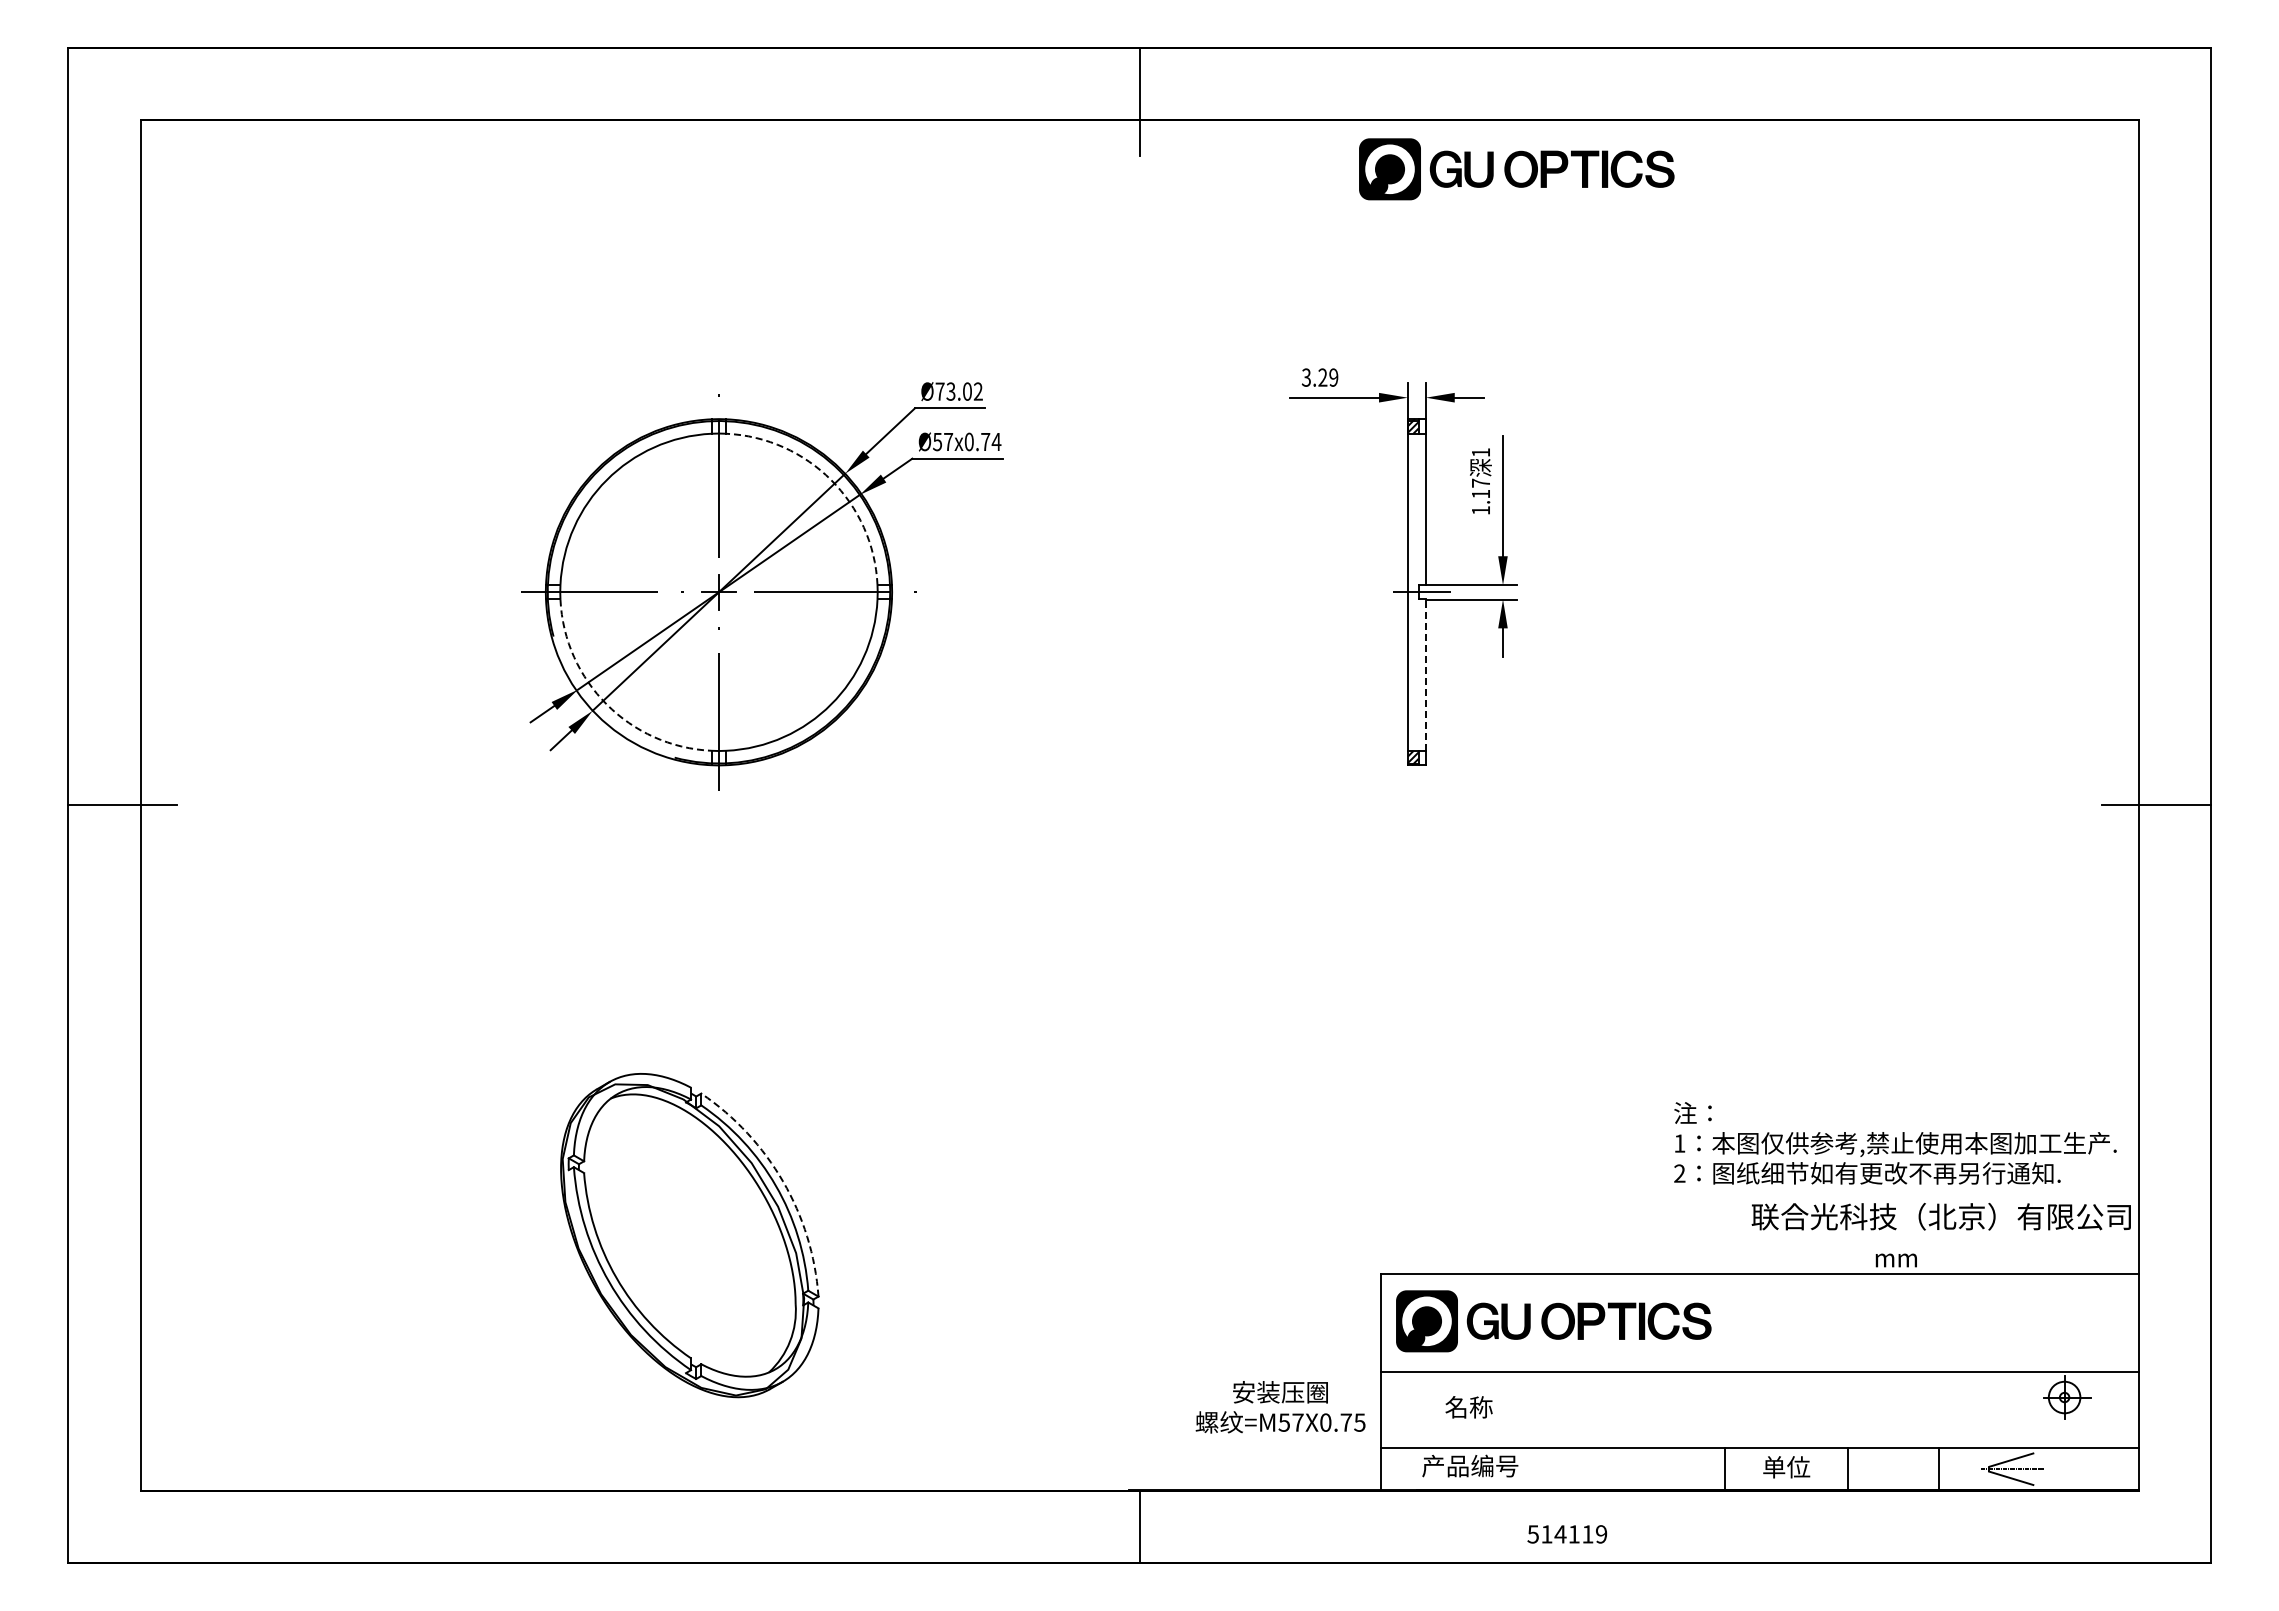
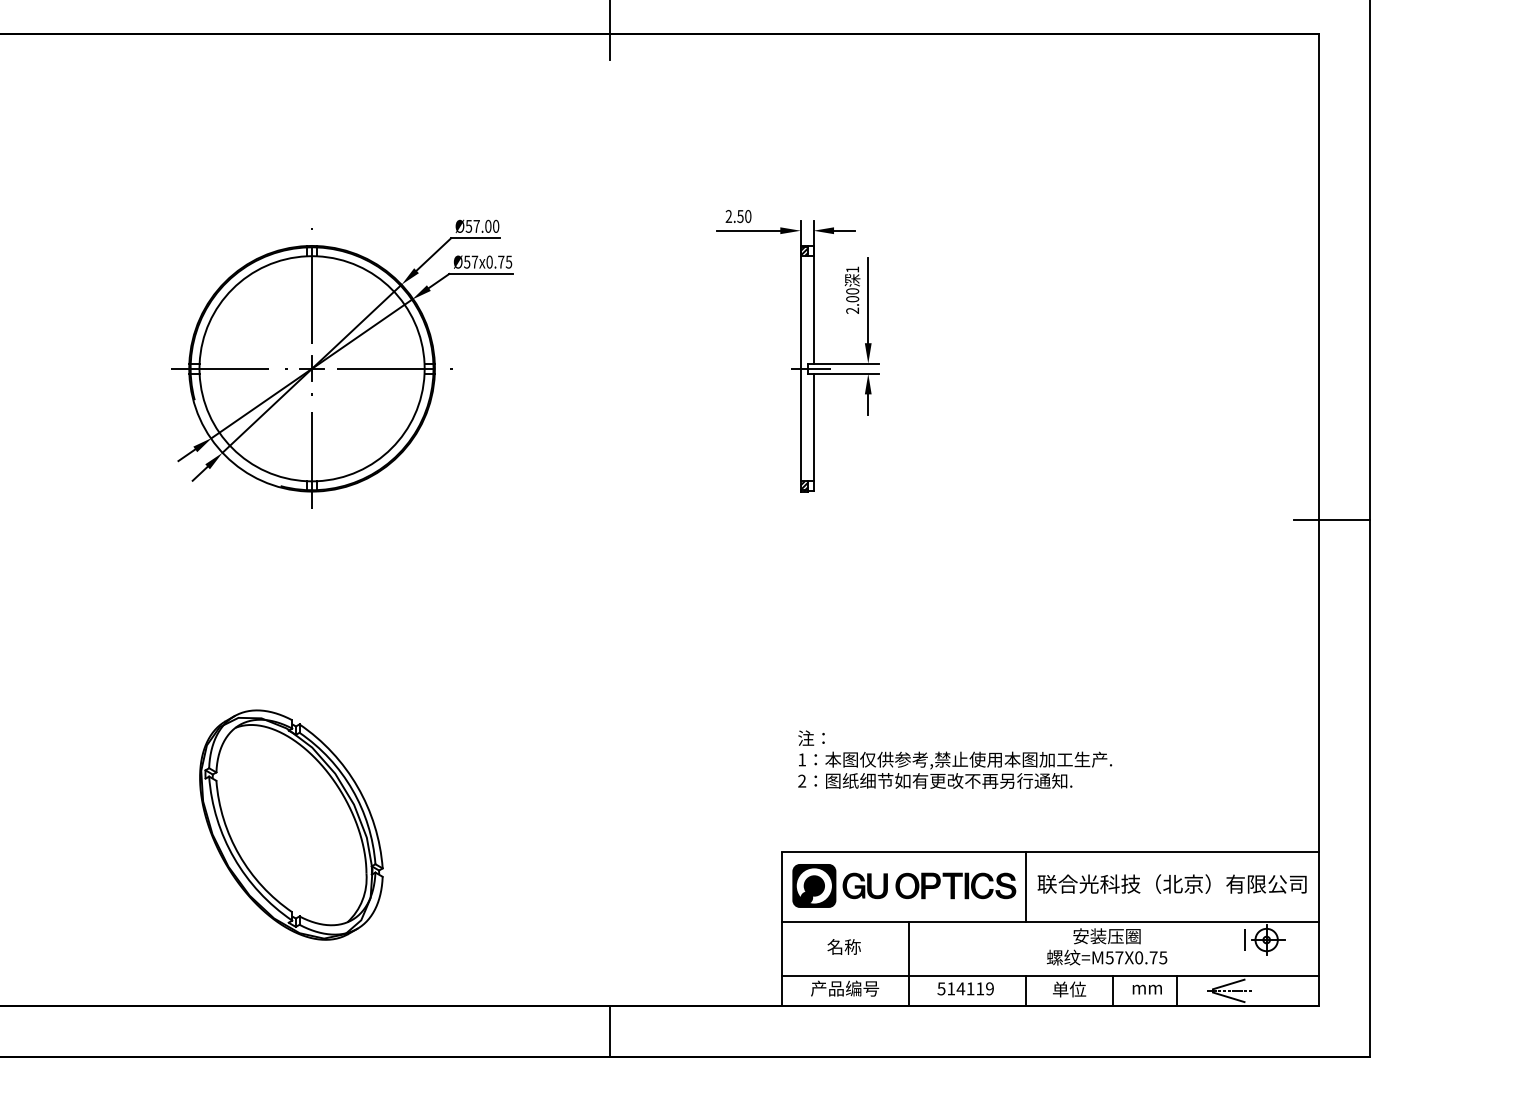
part: (1516, 169) -> (877, 68), removed
text: (1319, 377) -> (738, 216), 3.29 -> 2.50
text: (958, 391) -> (482, 226), Ø73.02 -> Ø57.00
text: (996, 442) -> (508, 262), Ø57x0.74 -> Ø57x0.75
arc: (831, 480) -> (391, 289), dashed -> solid
text: (1480, 496) -> (852, 300), 1.17 -> 2.00
line: (1425, 675) -> (813, 427), dashed -> solid
arc: (606, 704) -> (232, 448), dashed -> solid
text: (1895, 1143) -> (955, 759), moved
arc: (783, 1181) -> (357, 786), dashed -> solid
text: (1940, 1216) -> (1171, 883), moved
text: (1895, 1260) -> (1146, 989), moved
line: (1724, 1322) -> (1025, 886), added
line: (2033, 1397) -> (1244, 940), added
text: (1280, 1407) -> (1106, 947), moved
line: (1559, 1431) -> (908, 964), added
text: (1567, 1534) -> (965, 988), moved

